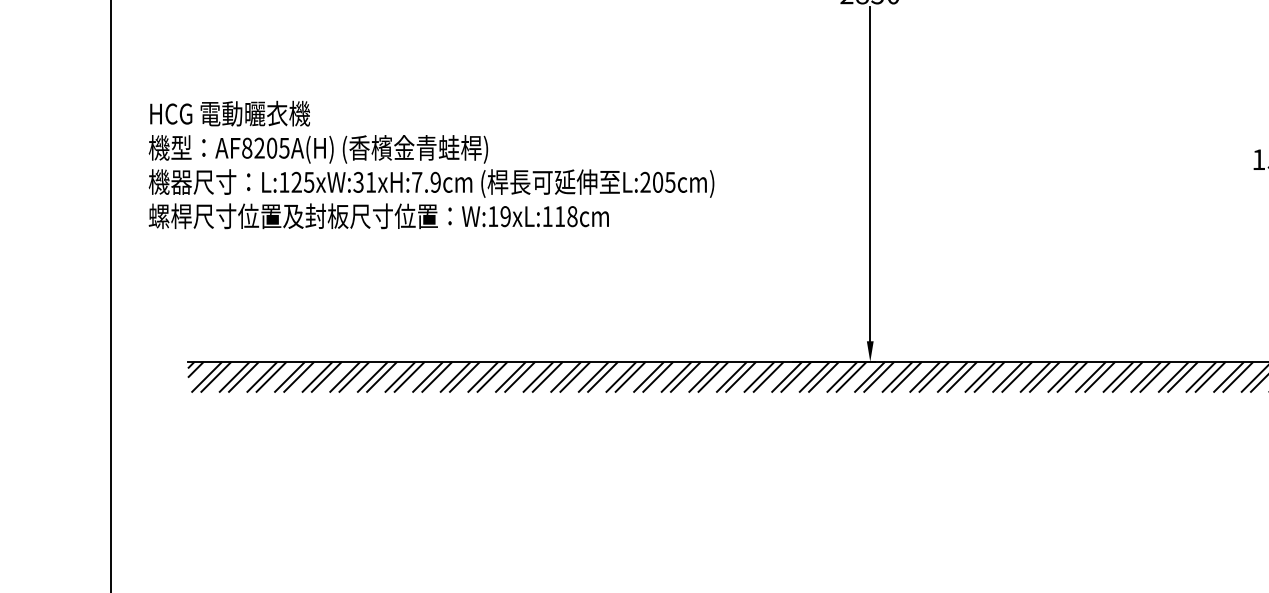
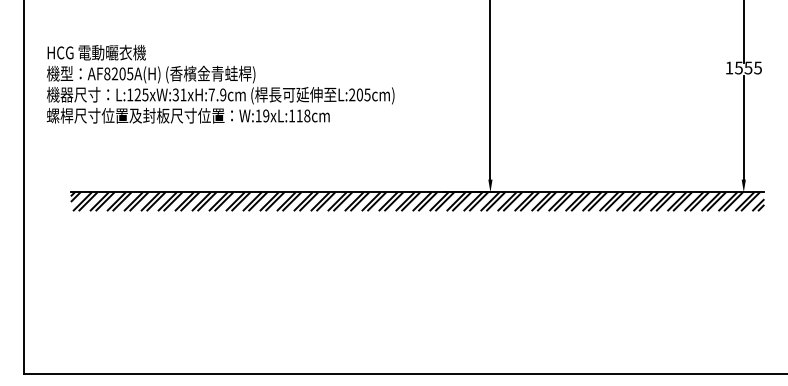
text: (431, 163) -> (220, 83), moved

